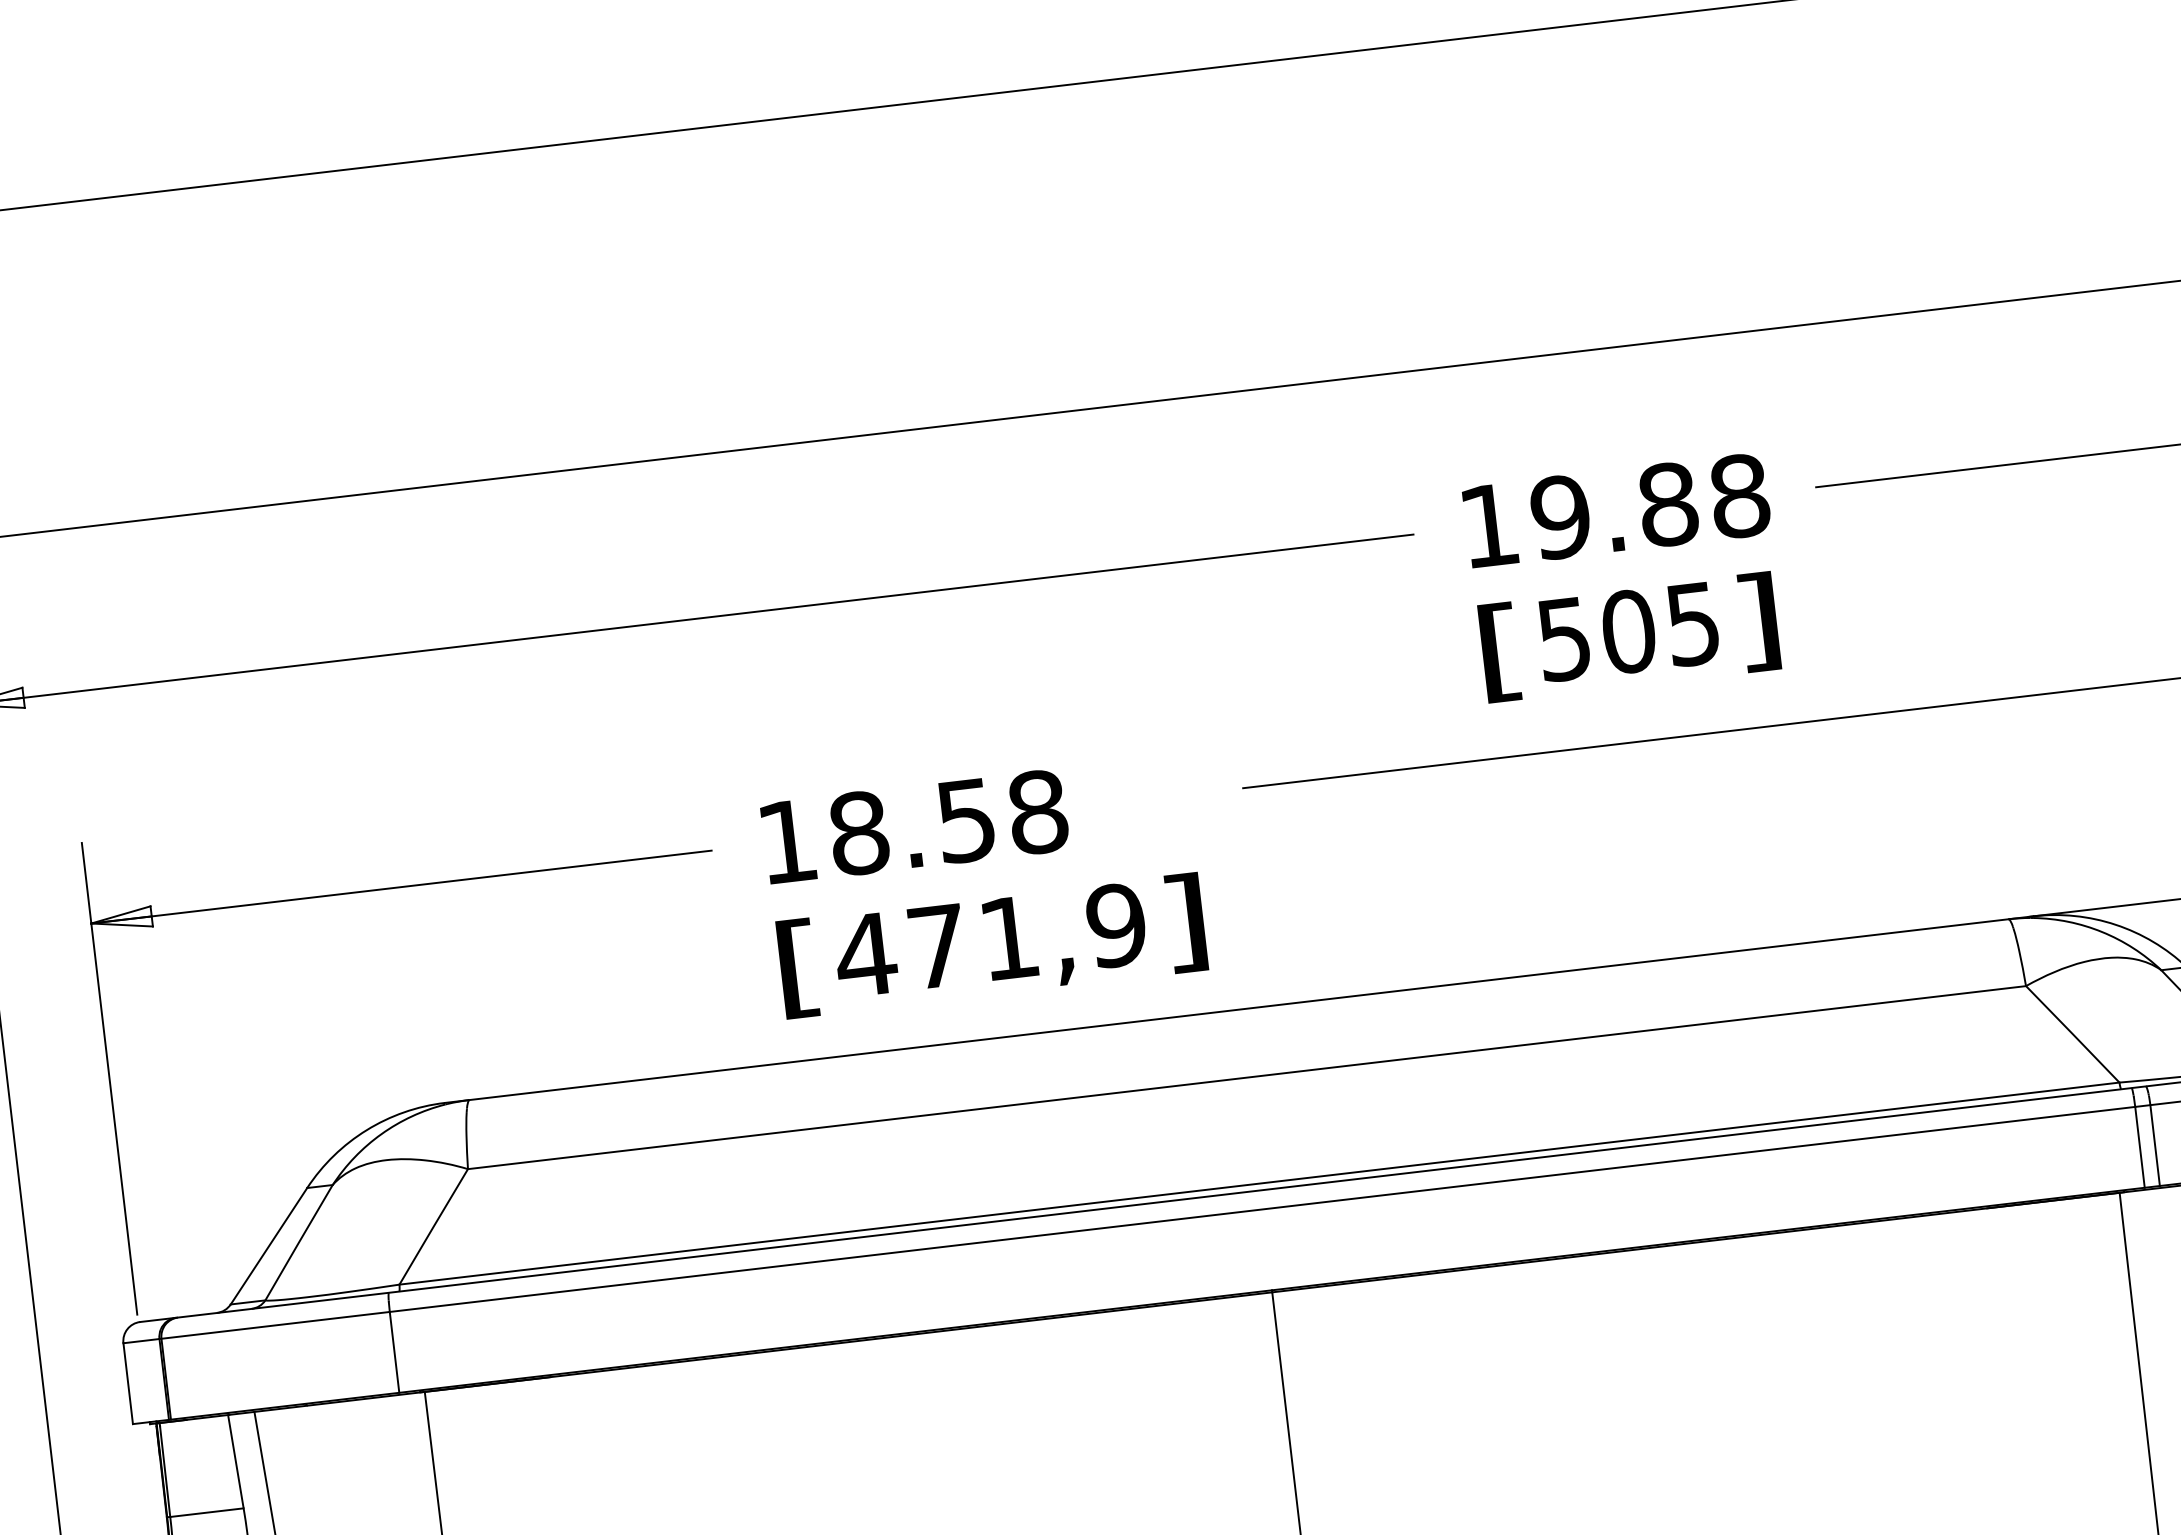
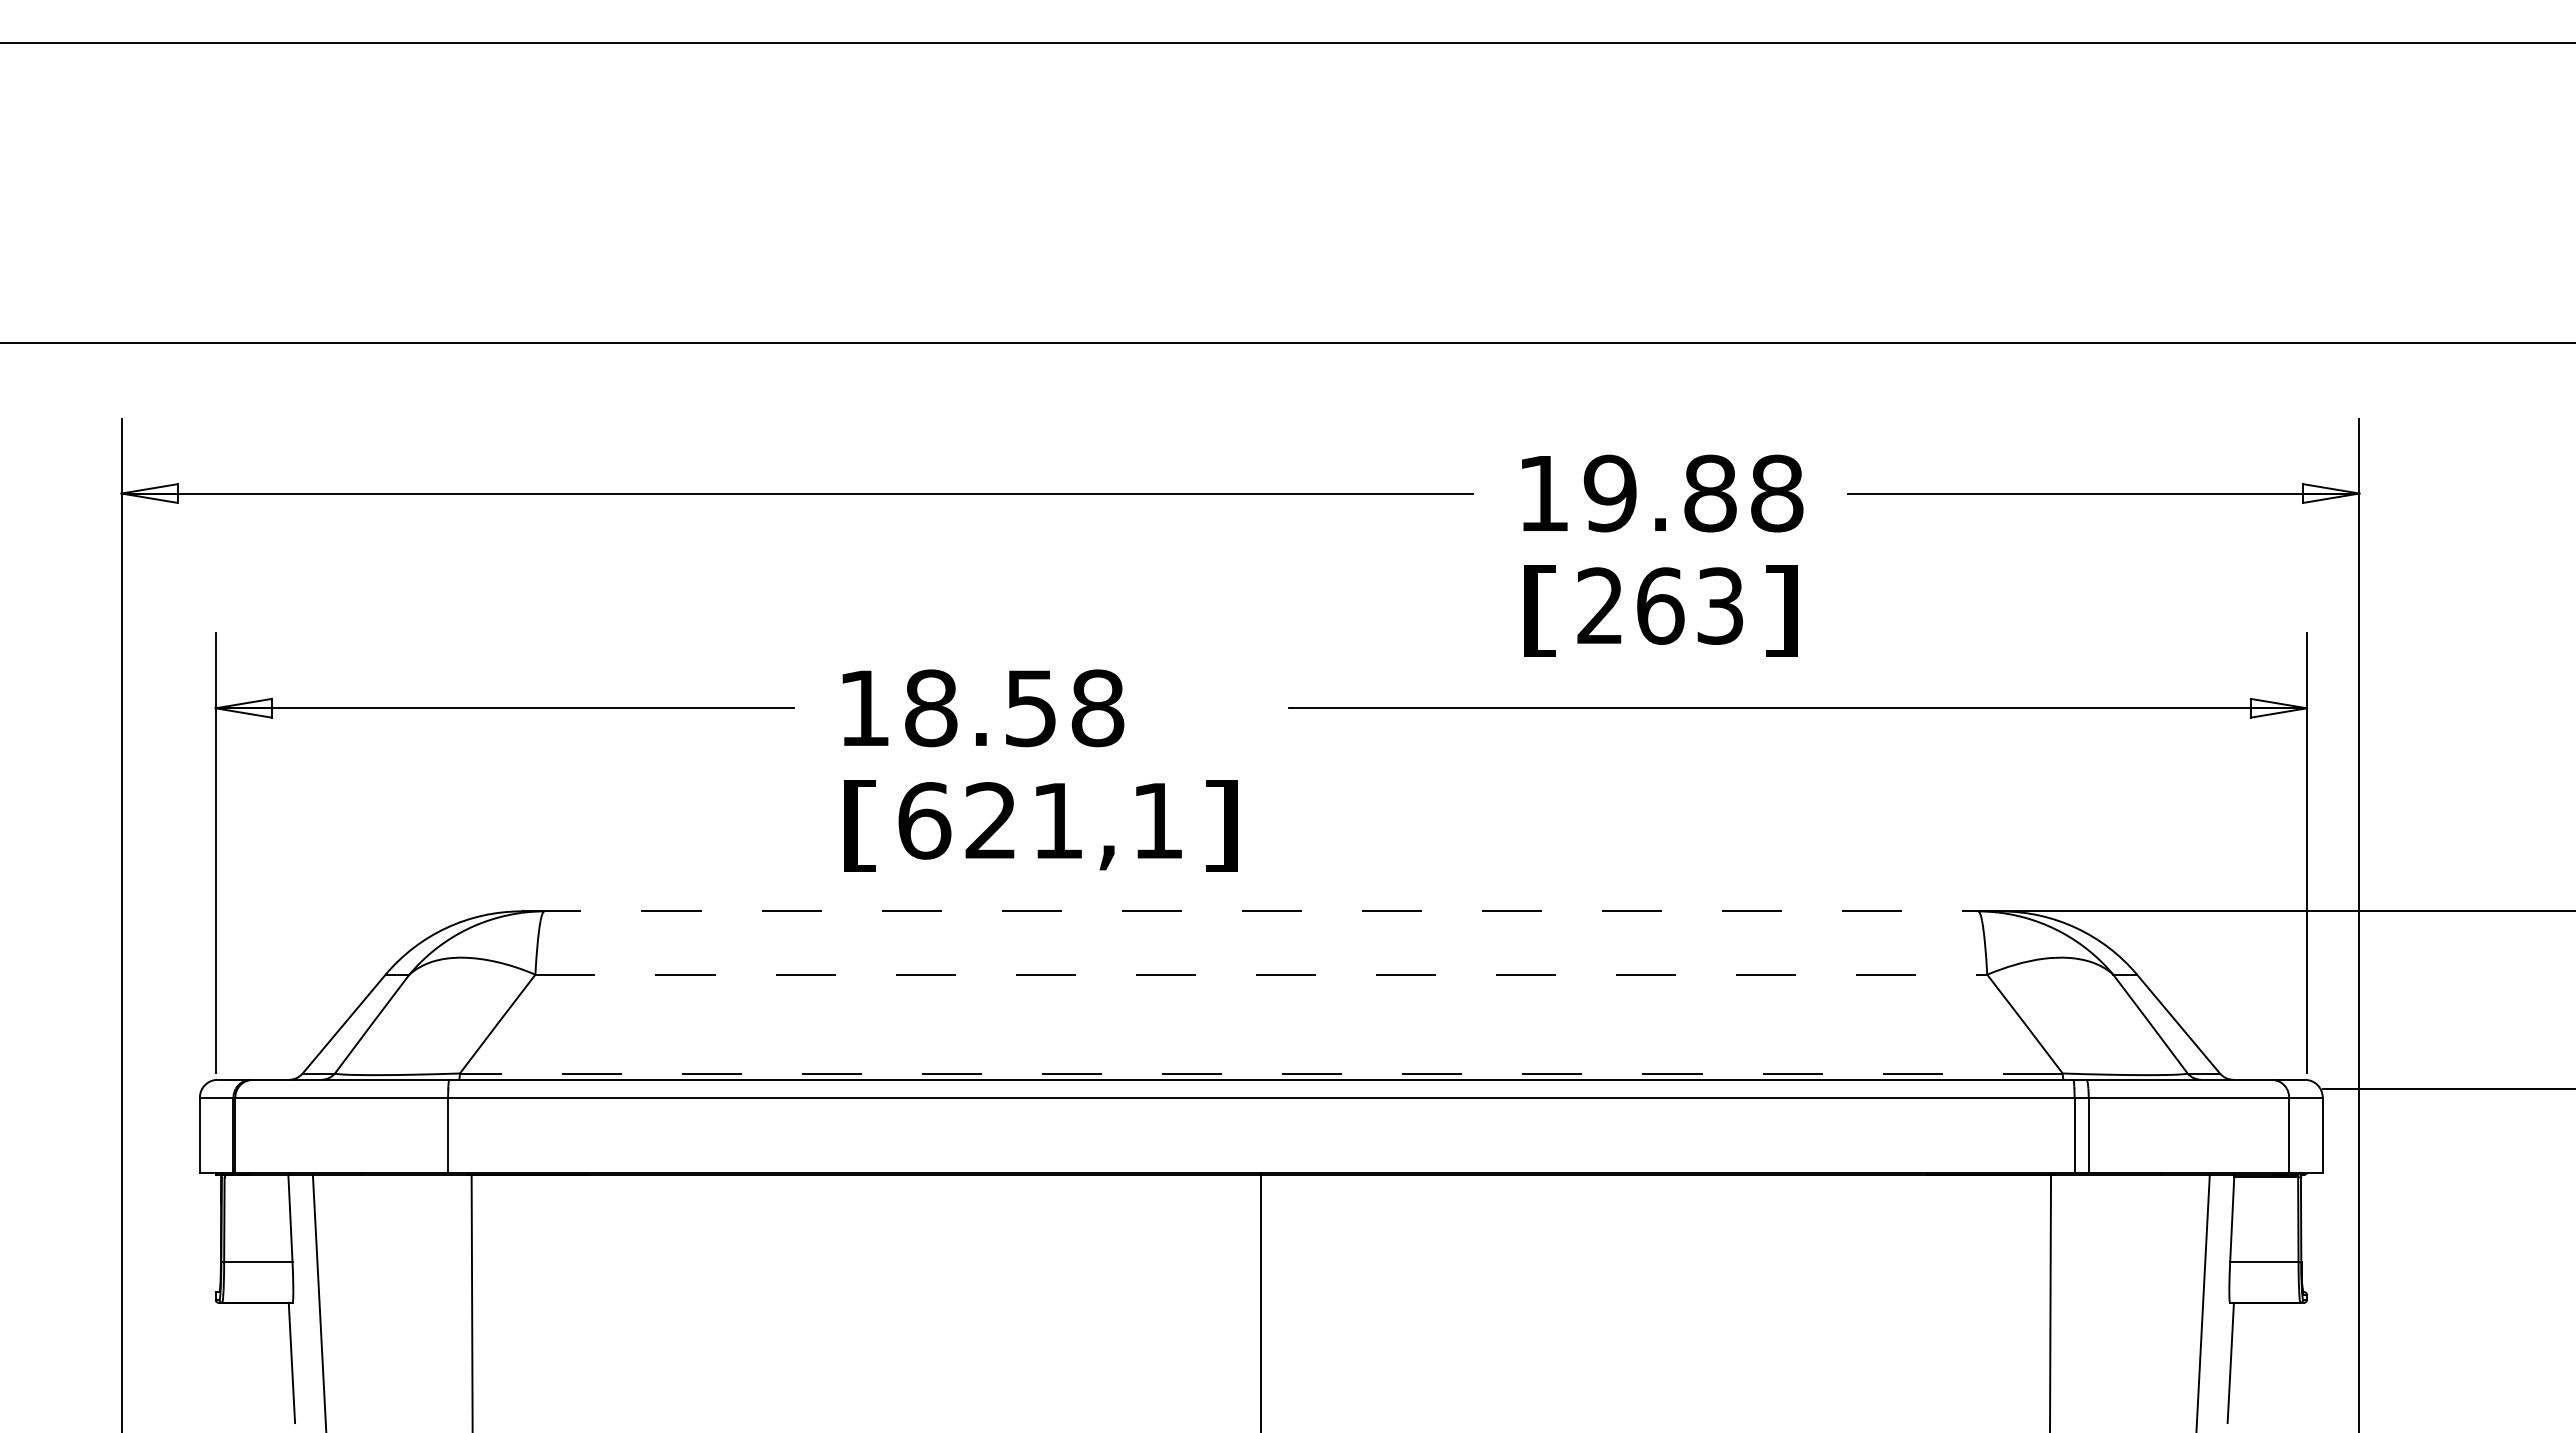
text: (1628, 631) -> (1660, 605), 505 -> 263
text: (990, 939) -> (1040, 820), 471,9 -> 621,1
line: (1239, 1009) -> (1261, 911), solid -> dashed
line: (1247, 1077) -> (1261, 974), solid -> dashed
line: (1258, 1183) -> (1260, 1073), solid -> dashed

